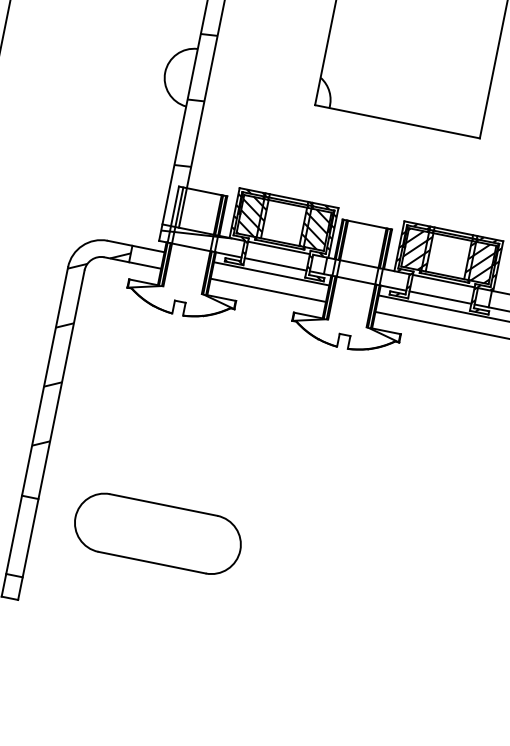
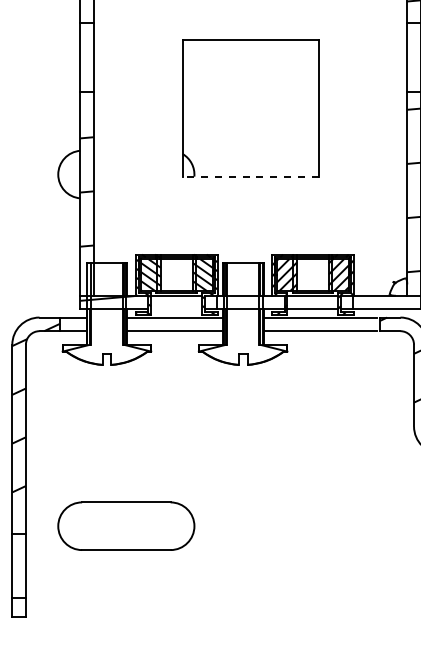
line: (397, 121) -> (250, 176), solid -> dashed
line: (275, 264) -> (176, 309), removed
part: (158, 532) -> (126, 525), moved

